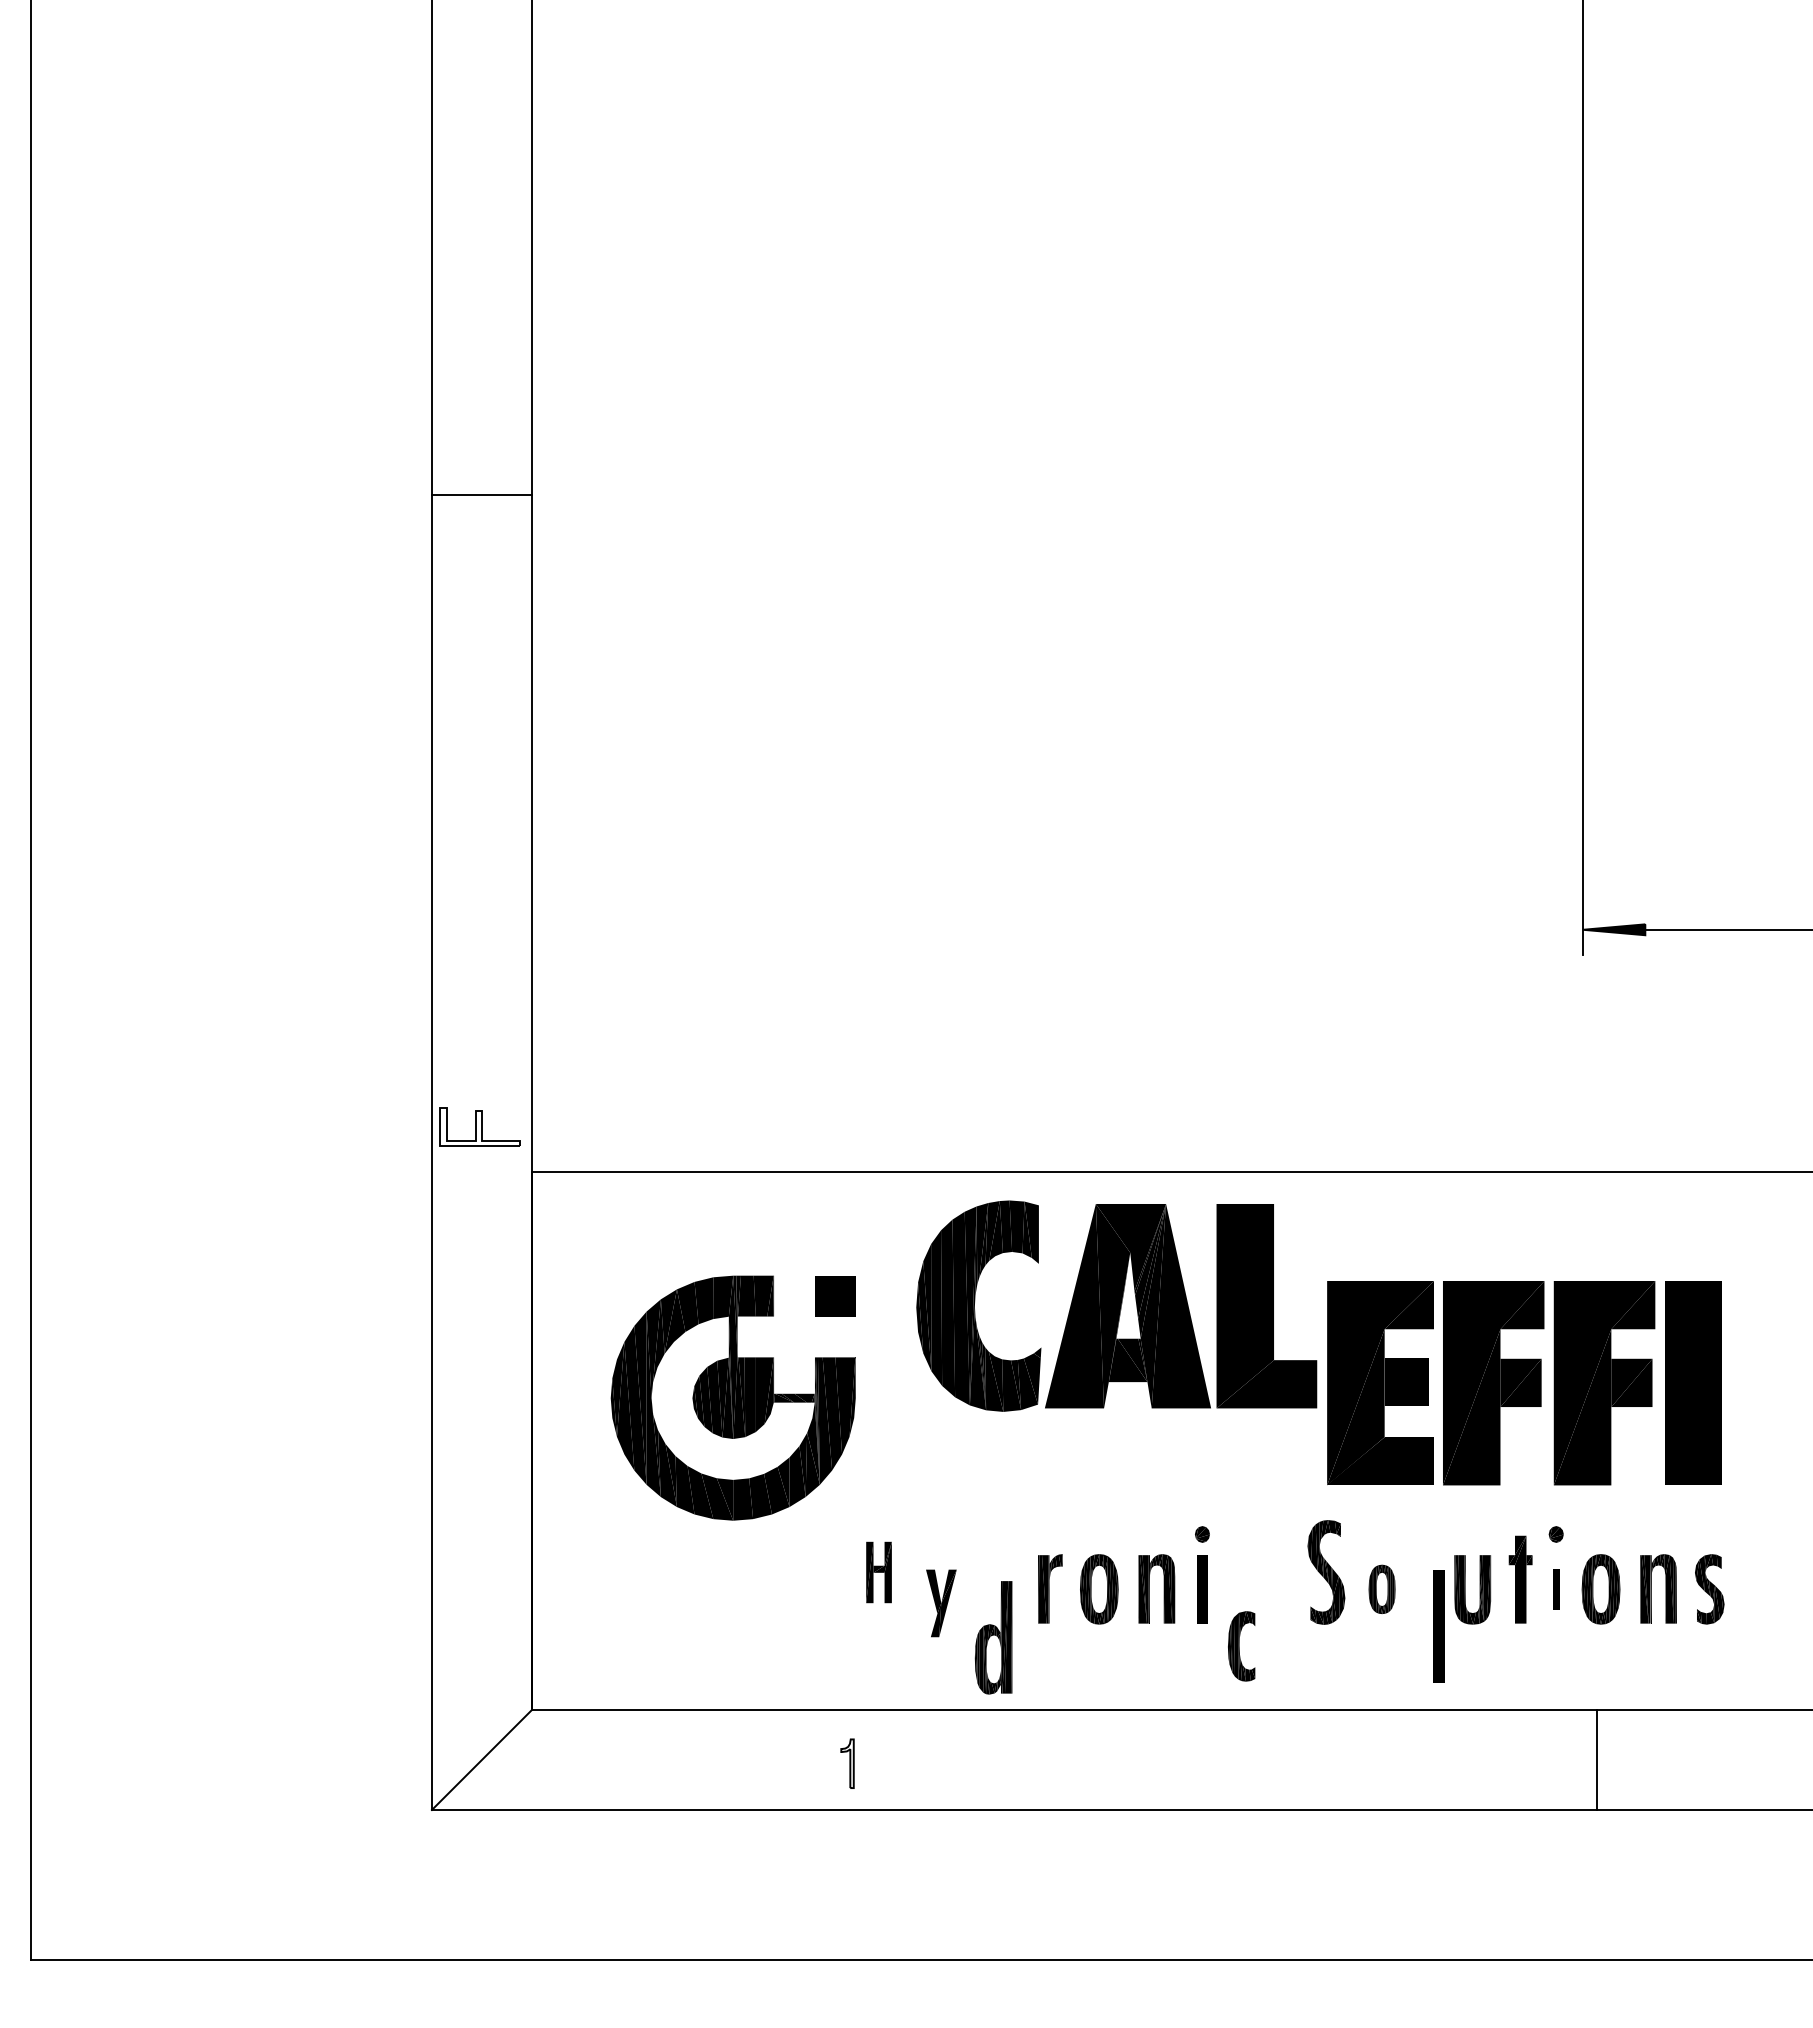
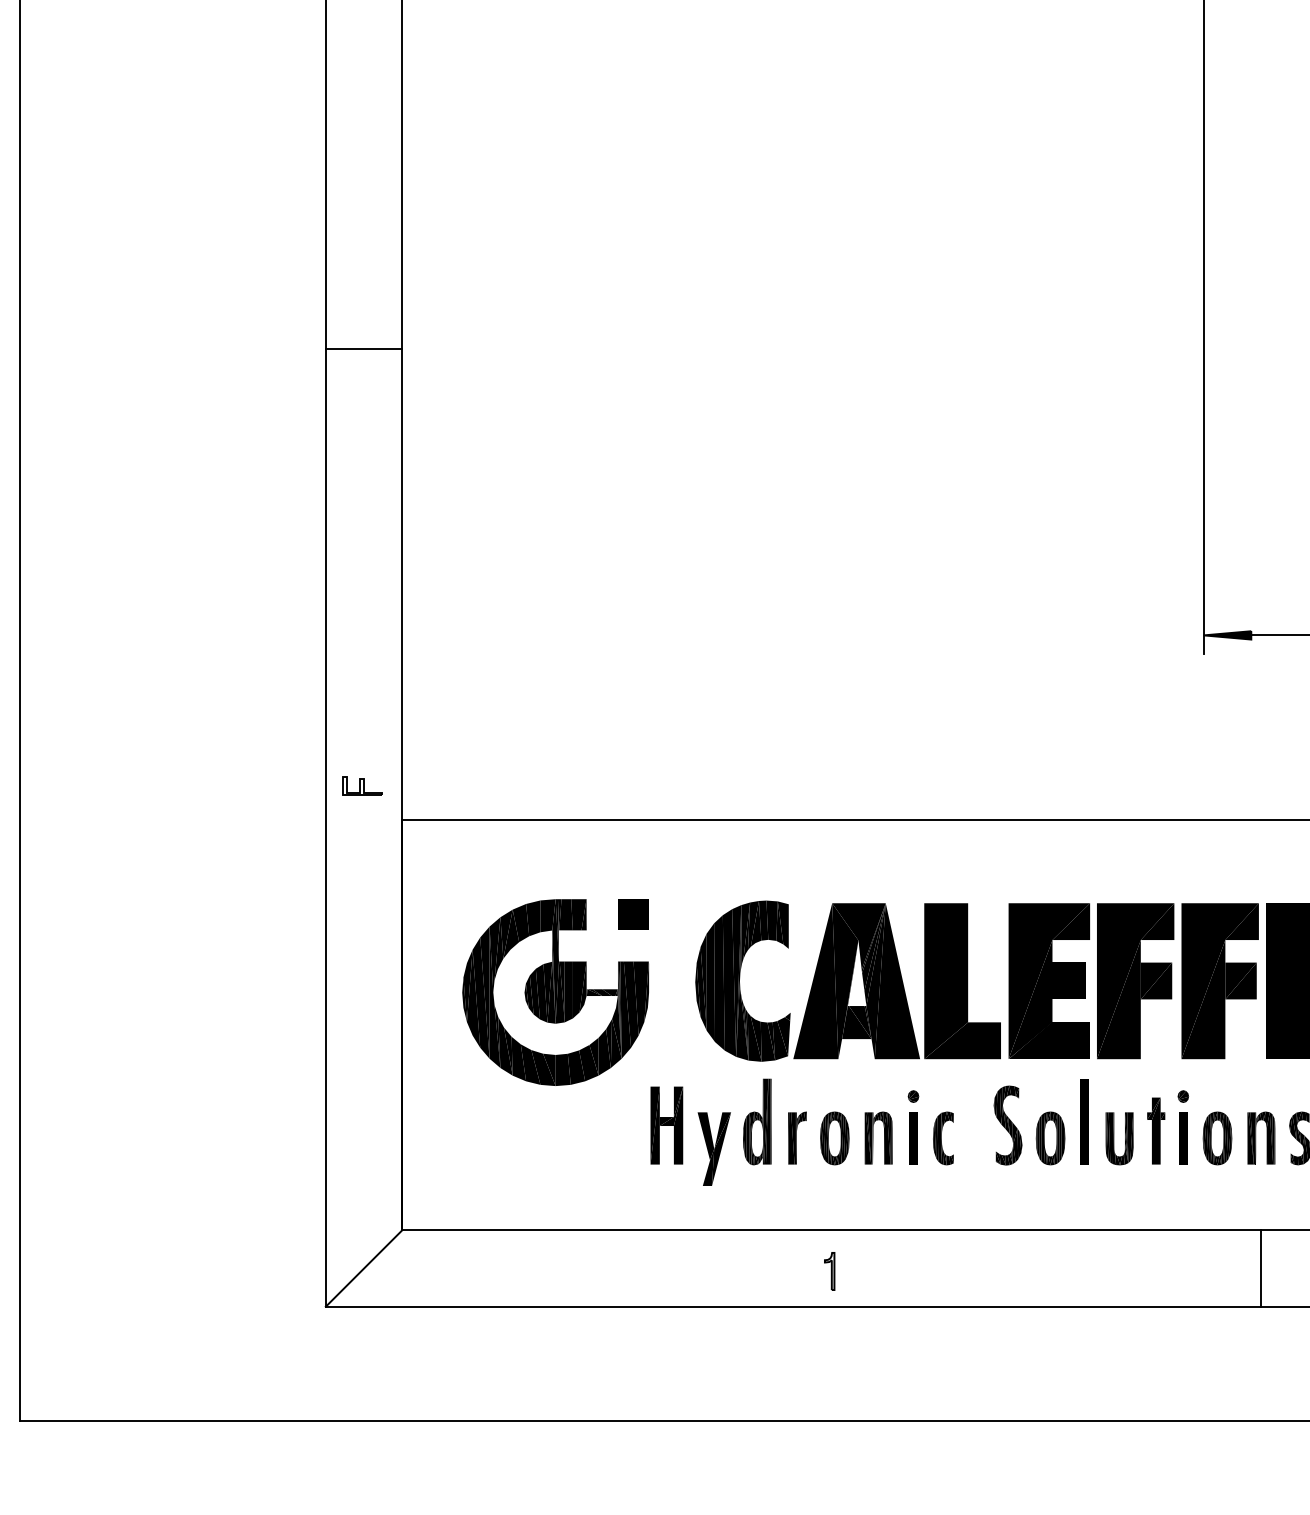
line: (481, 495) -> (363, 349), moved
part: (479, 1127) -> (362, 786), size x0.62
part: (1116, 1305) -> (847, 980), moved
part: (878, 1572) -> (666, 1125), size x1.67
part: (1381, 1589) -> (1050, 1138), size x1.43
part: (1555, 1589) -> (1182, 1138), size x1.67
part: (941, 1603) -> (714, 1149), size x1.43
part: (1438, 1626) -> (1084, 1121), moved
part: (993, 1637) -> (757, 1121), moved
part: (1241, 1646) -> (943, 1138), moved
line: (1597, 1759) -> (1261, 1268), moved
part: (847, 1763) -> (829, 1271), moved

